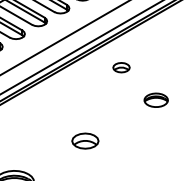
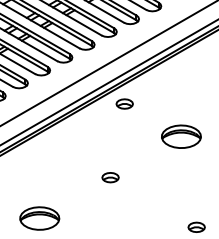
part: (121, 67) -> (124, 103), moved
part: (156, 100) -> (181, 136), size x1.67
part: (85, 141) -> (110, 177), size x0.62

